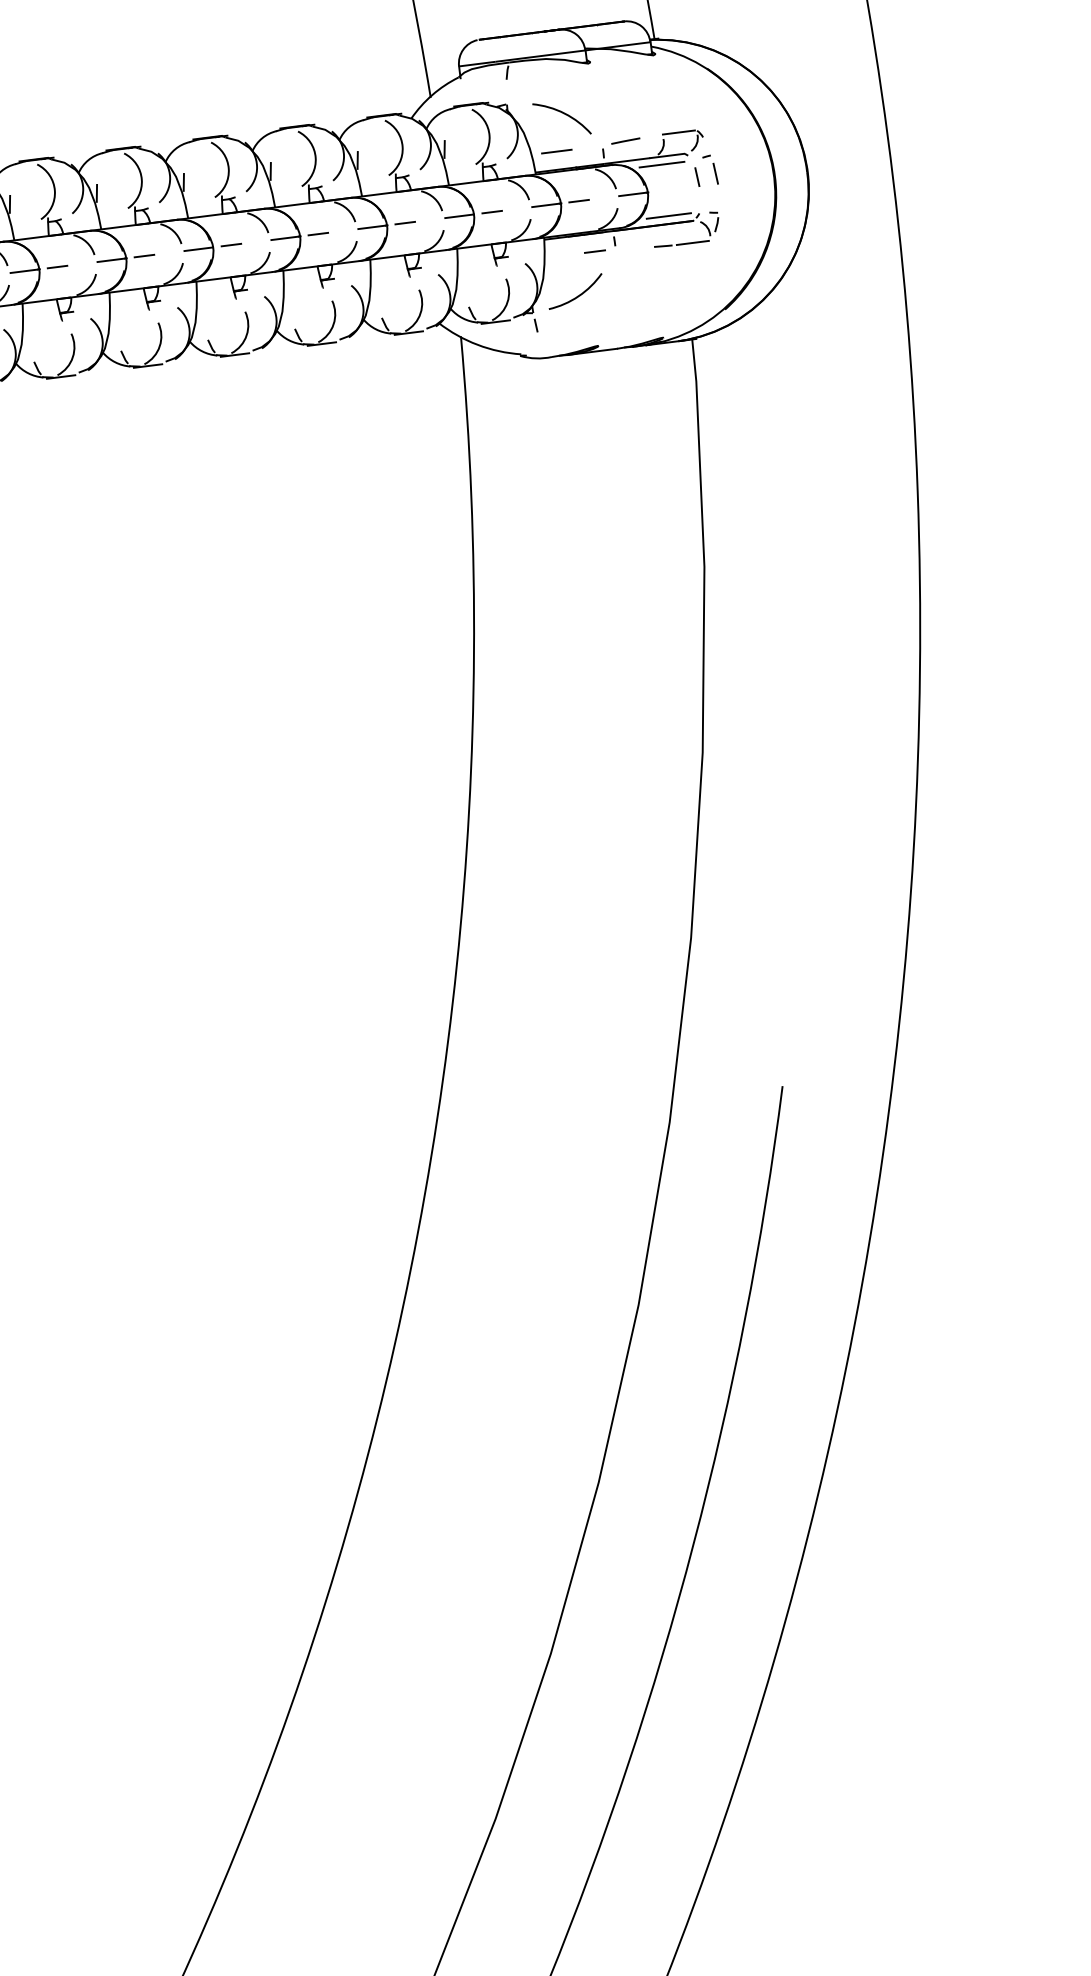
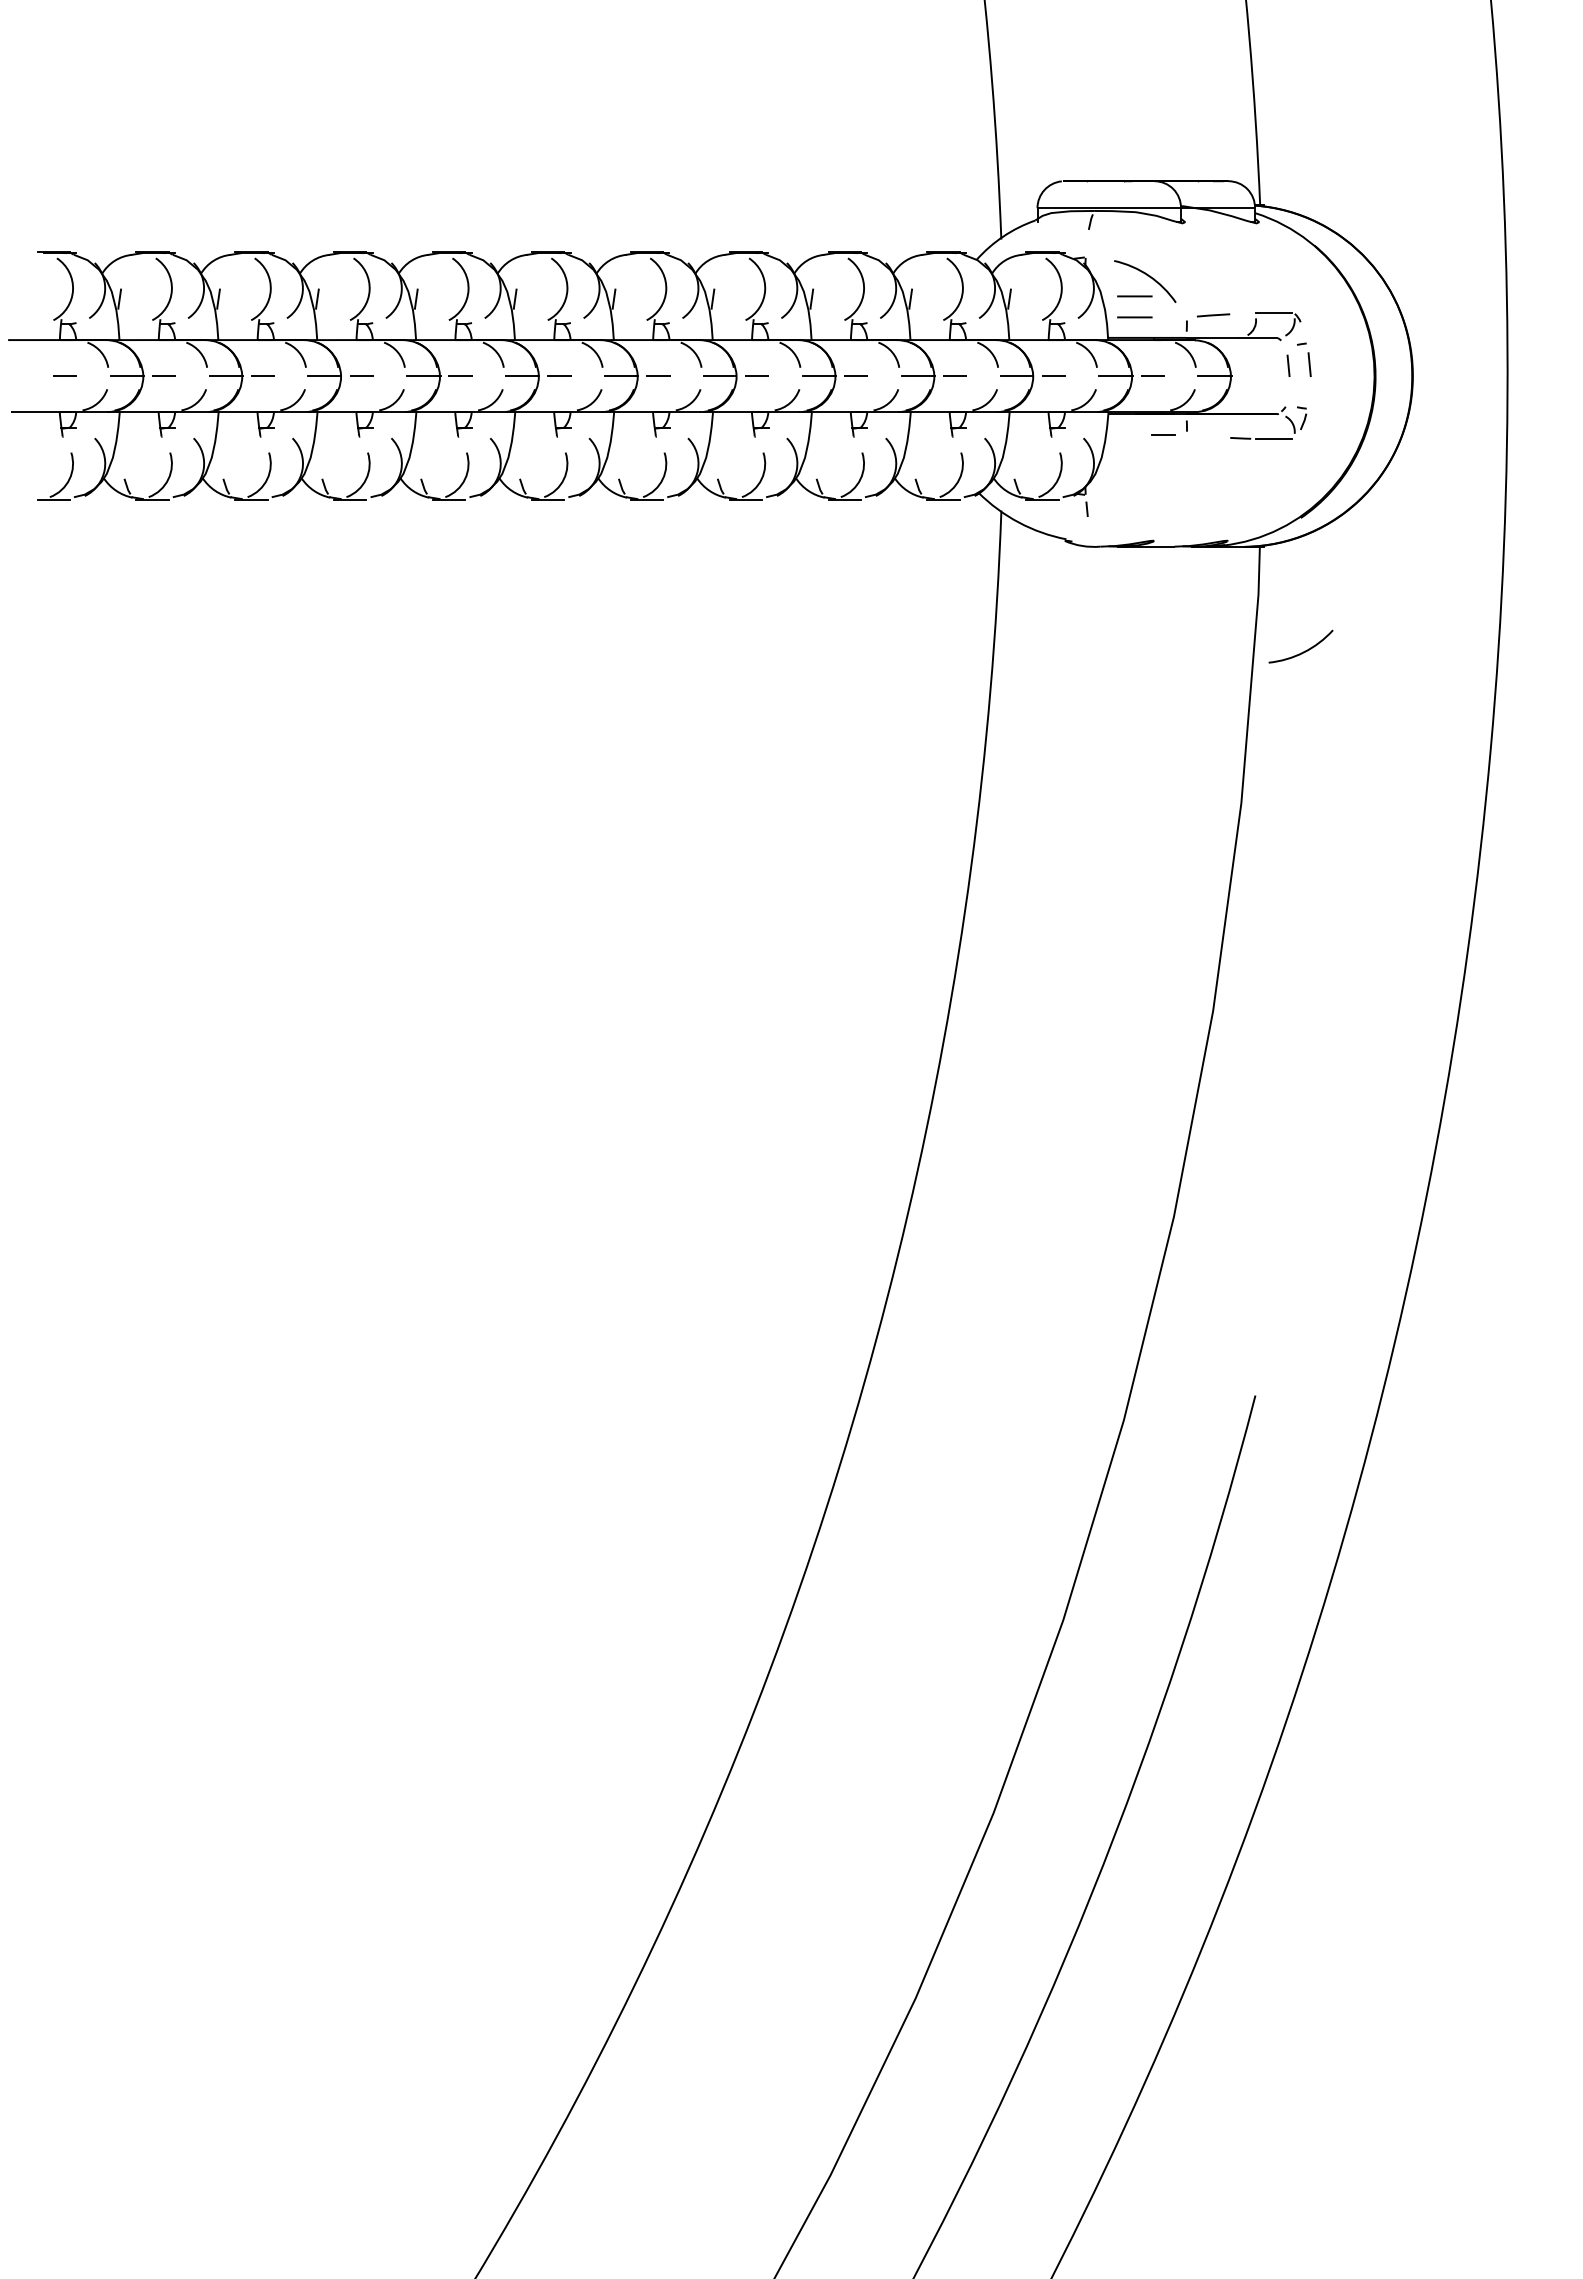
line: (554, 133) -> (1134, 296), added
line: (661, 164) -> (1250, 346), removed
line: (669, 216) -> (1251, 405), removed
arc: (578, 295) -> (1303, 651), moved

